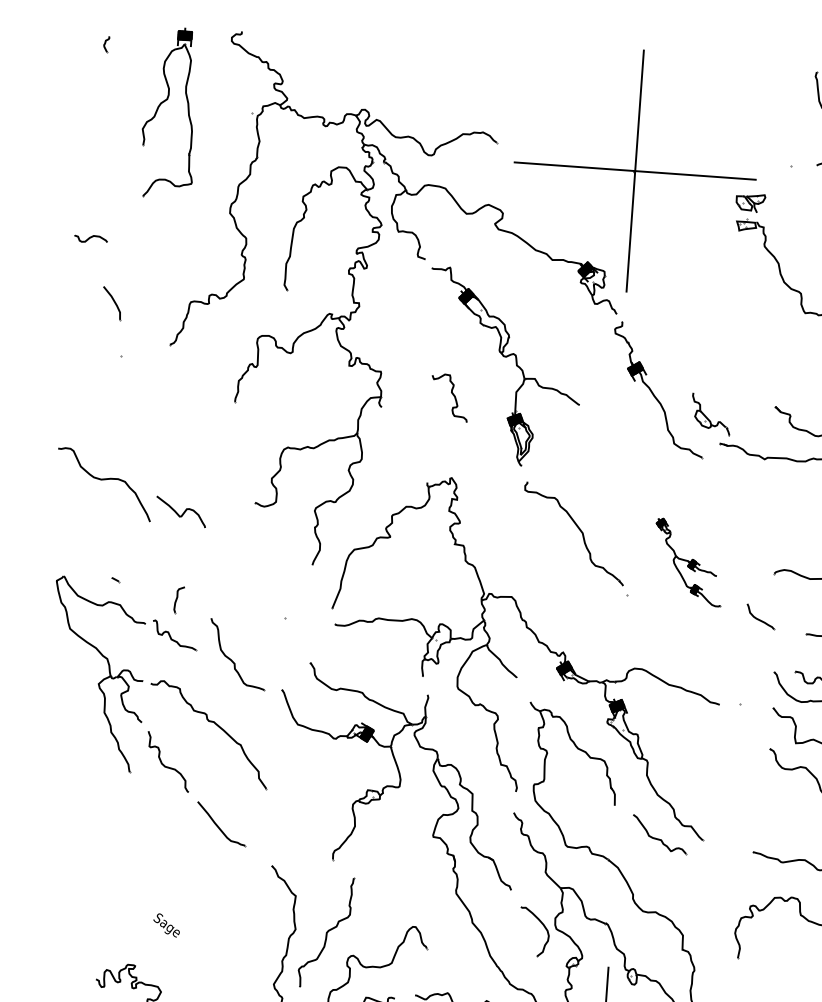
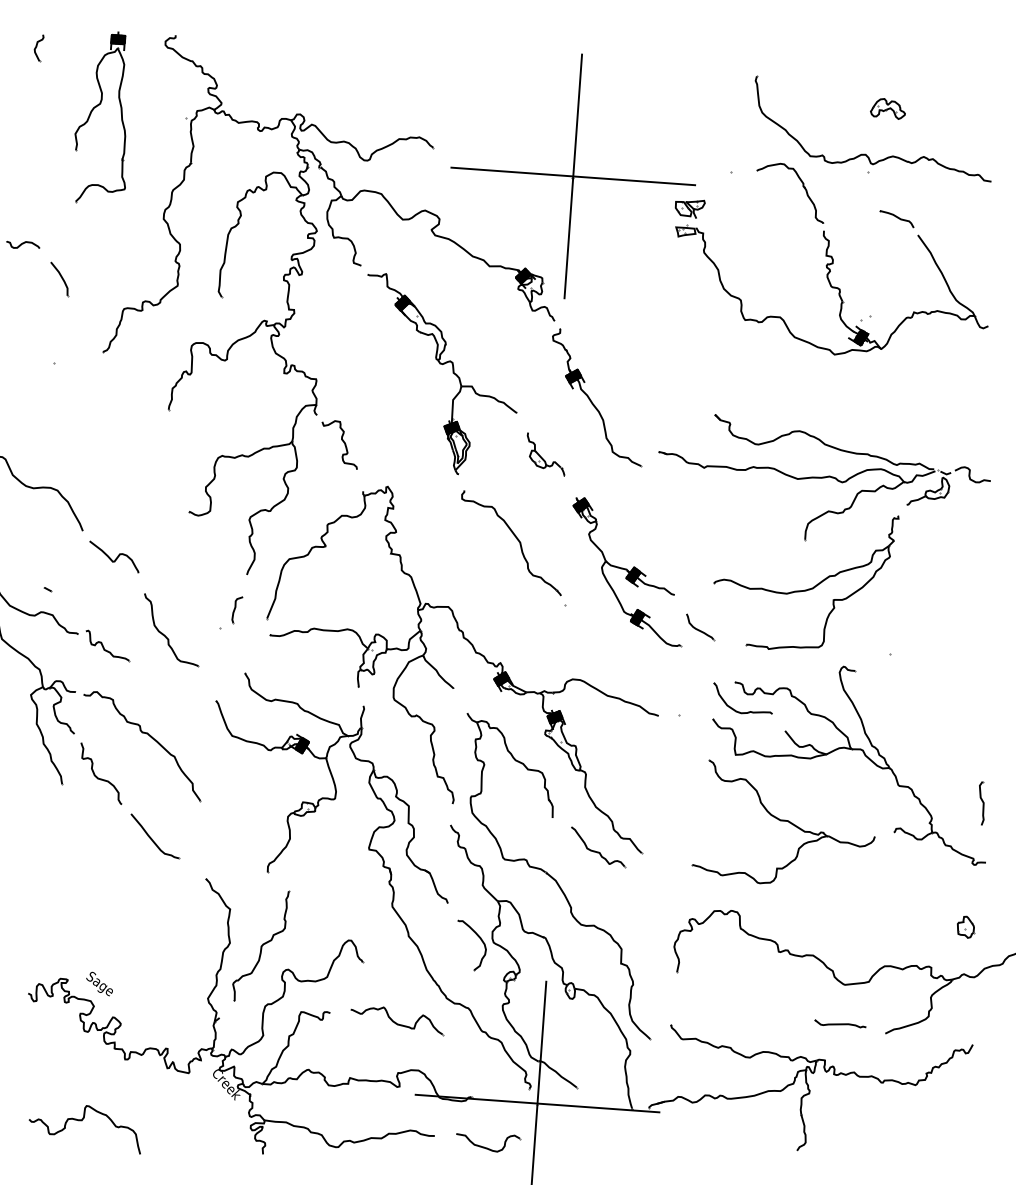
part: (106, 44) -> (38, 48), size x1.67
part: (112, 303) -> (59, 279), moved
curve: (453, 396) -> (343, 443), moved
part: (710, 414) -> (545, 454), moved
curve: (183, 512) -> (116, 557), moved
part: (688, 562) -> (627, 572), size x1.67
part: (179, 600) -> (237, 610), moved
part: (231, 659) -> (165, 635), moved
text: (166, 924) -> (99, 983), moved

